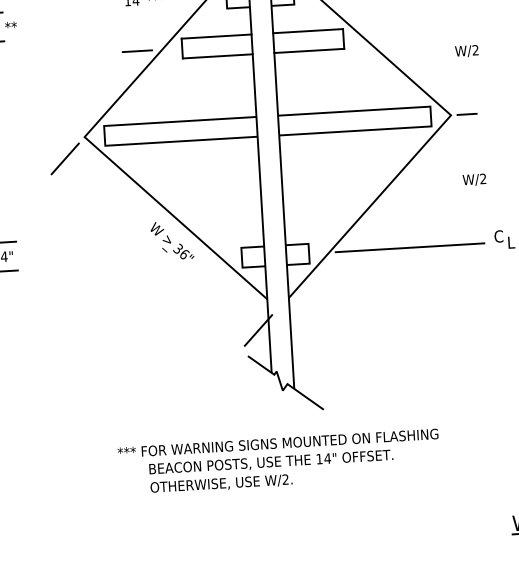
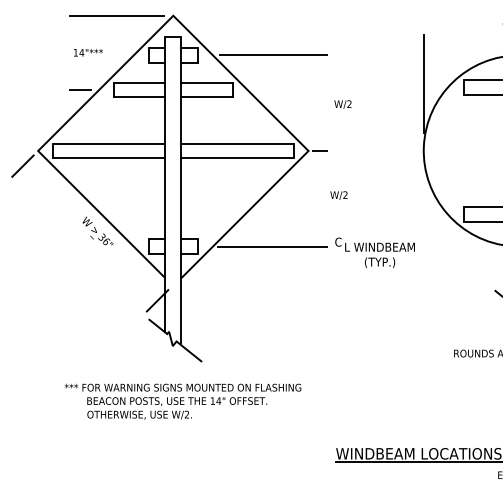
text: (466, 51) -> (342, 104), moved
text: (473, 179) -> (338, 195), moved
text: (278, 462) -> (182, 401), moved

